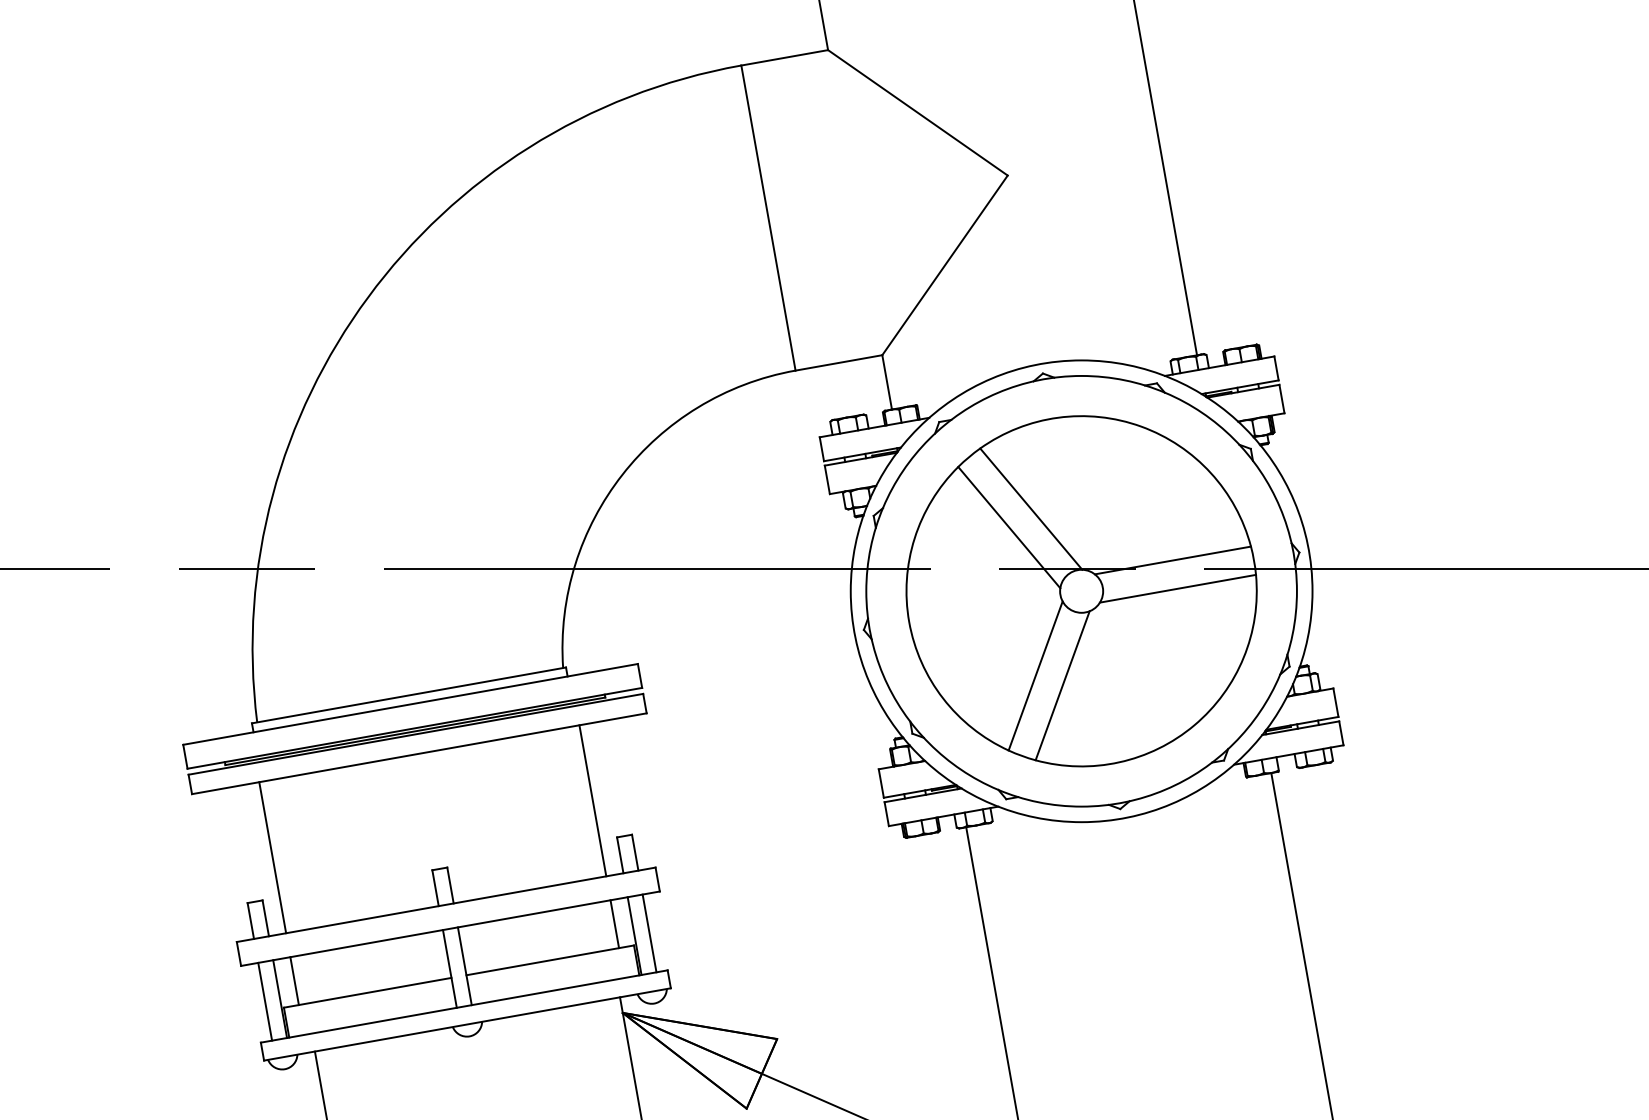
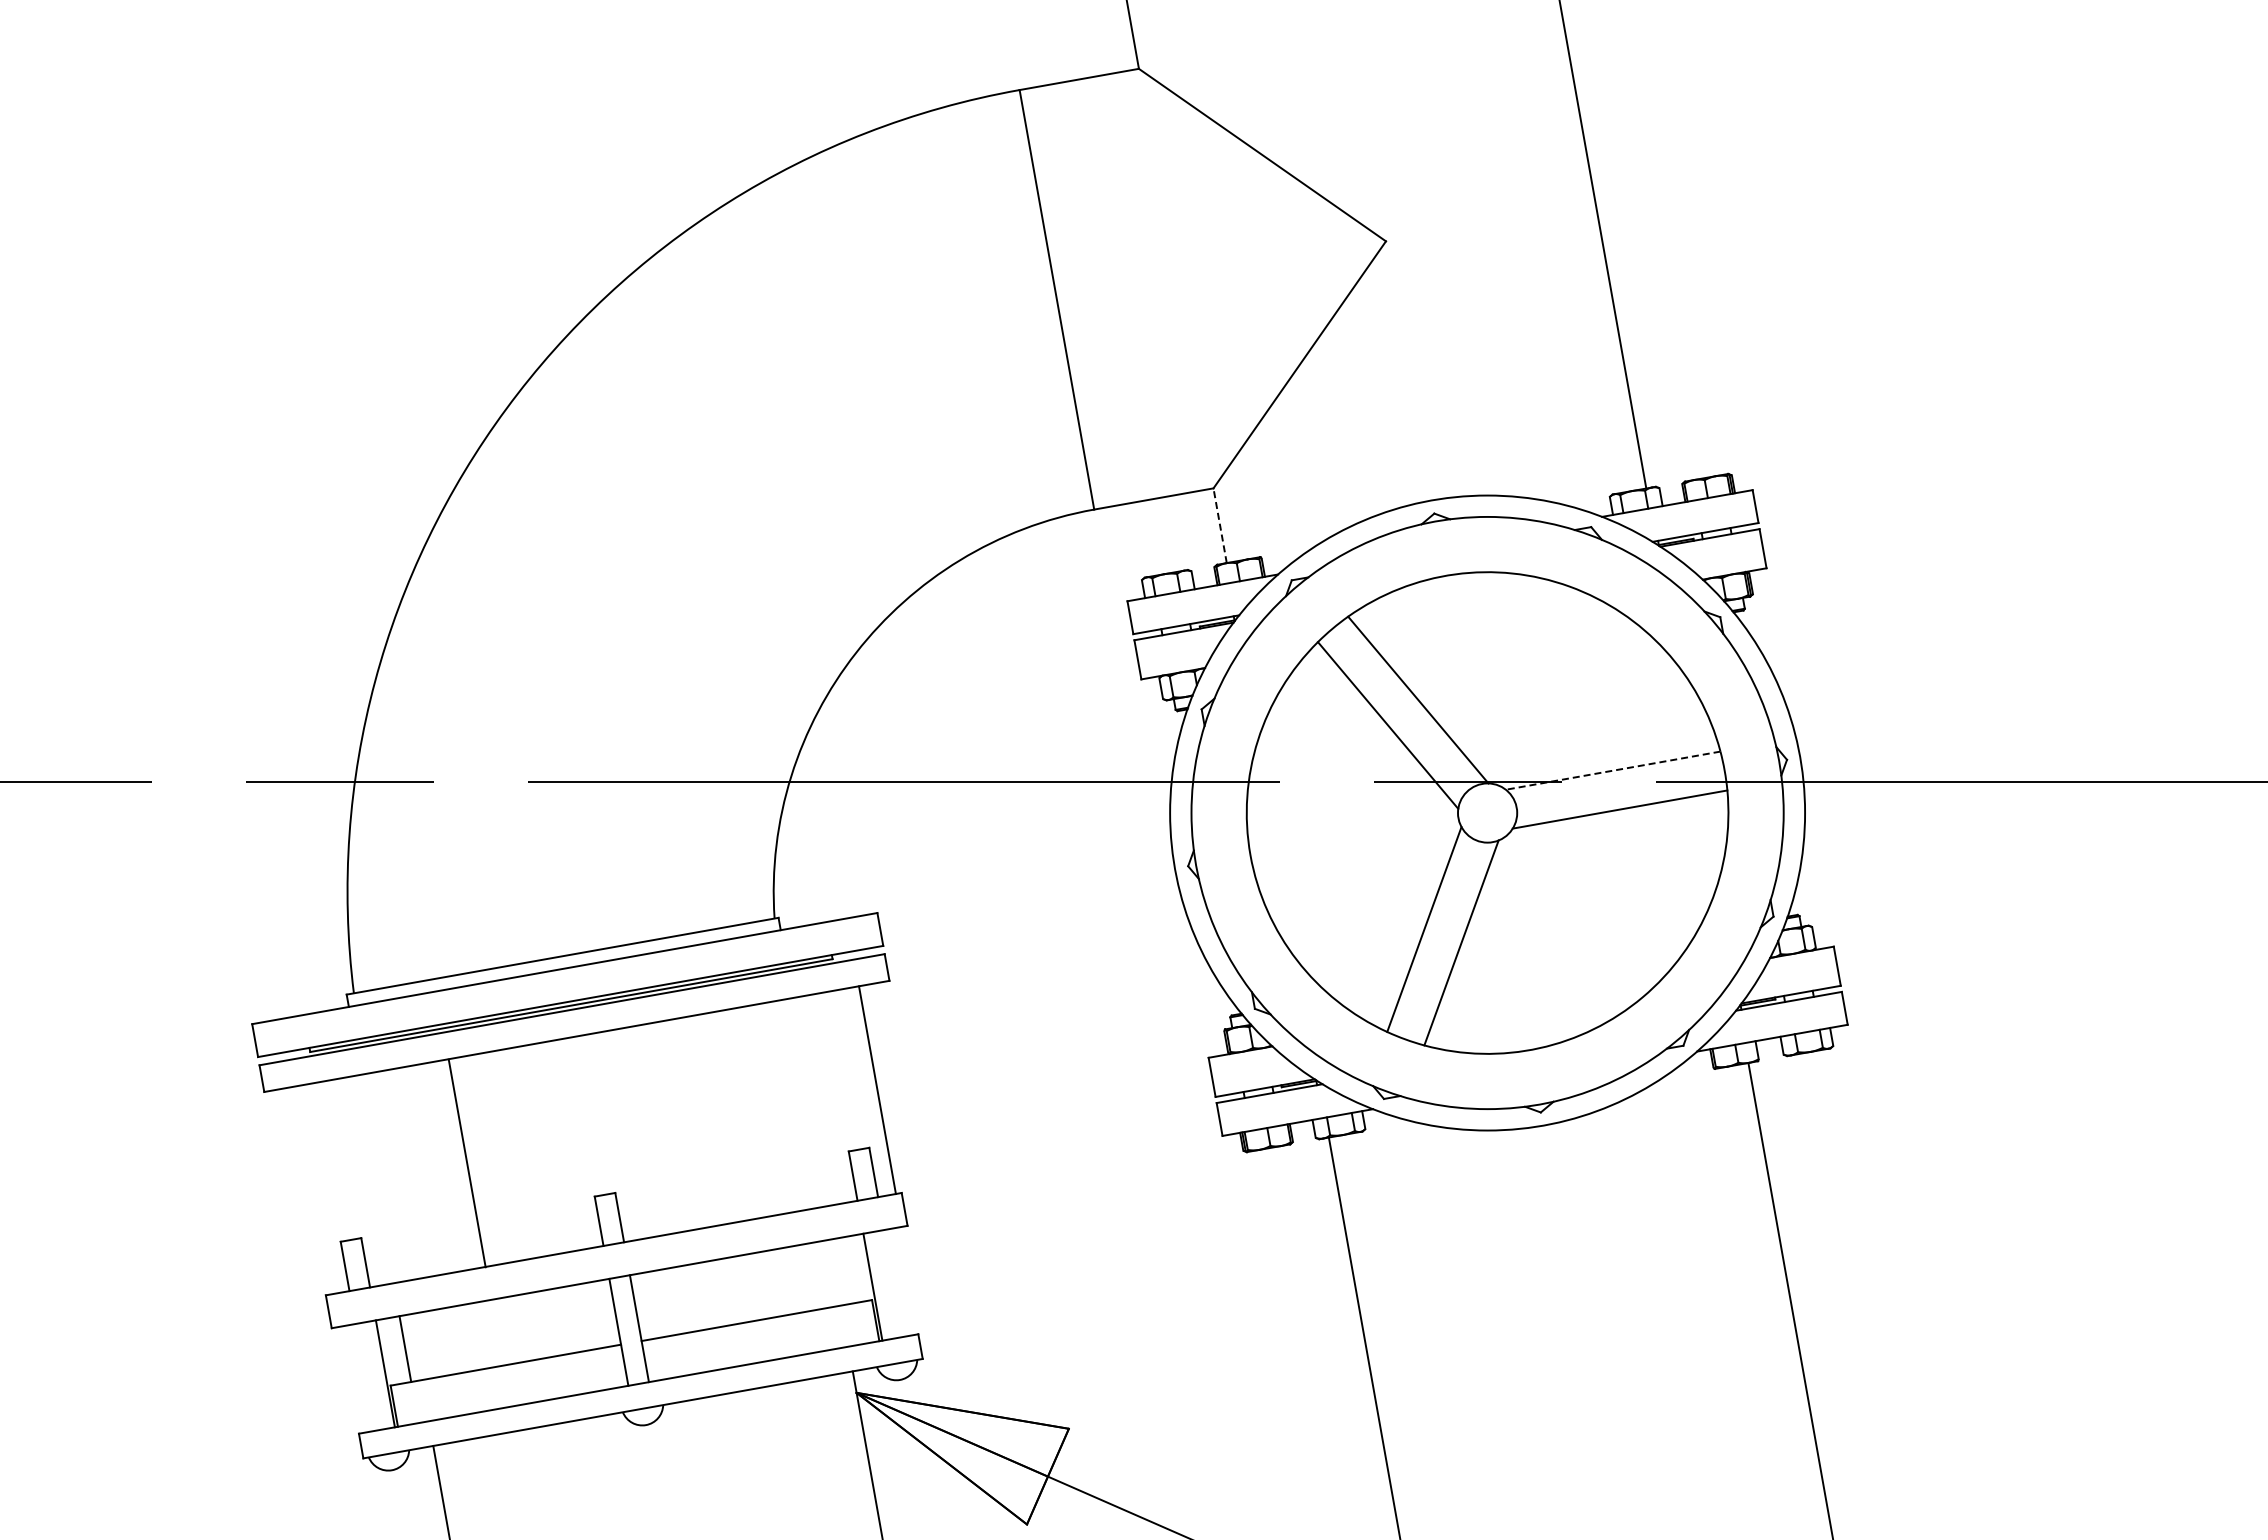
line: (887, 382) -> (1220, 525), solid -> dashed
line: (1173, 560) -> (1613, 770), solid -> dashed
line: (592, 801) -> (877, 1090), moved
line: (272, 857) -> (466, 1163), moved
line: (614, 923) -> (845, 1270), removed
line: (648, 933) -> (892, 1283), removed
line: (264, 1001) -> (364, 1377), removed

